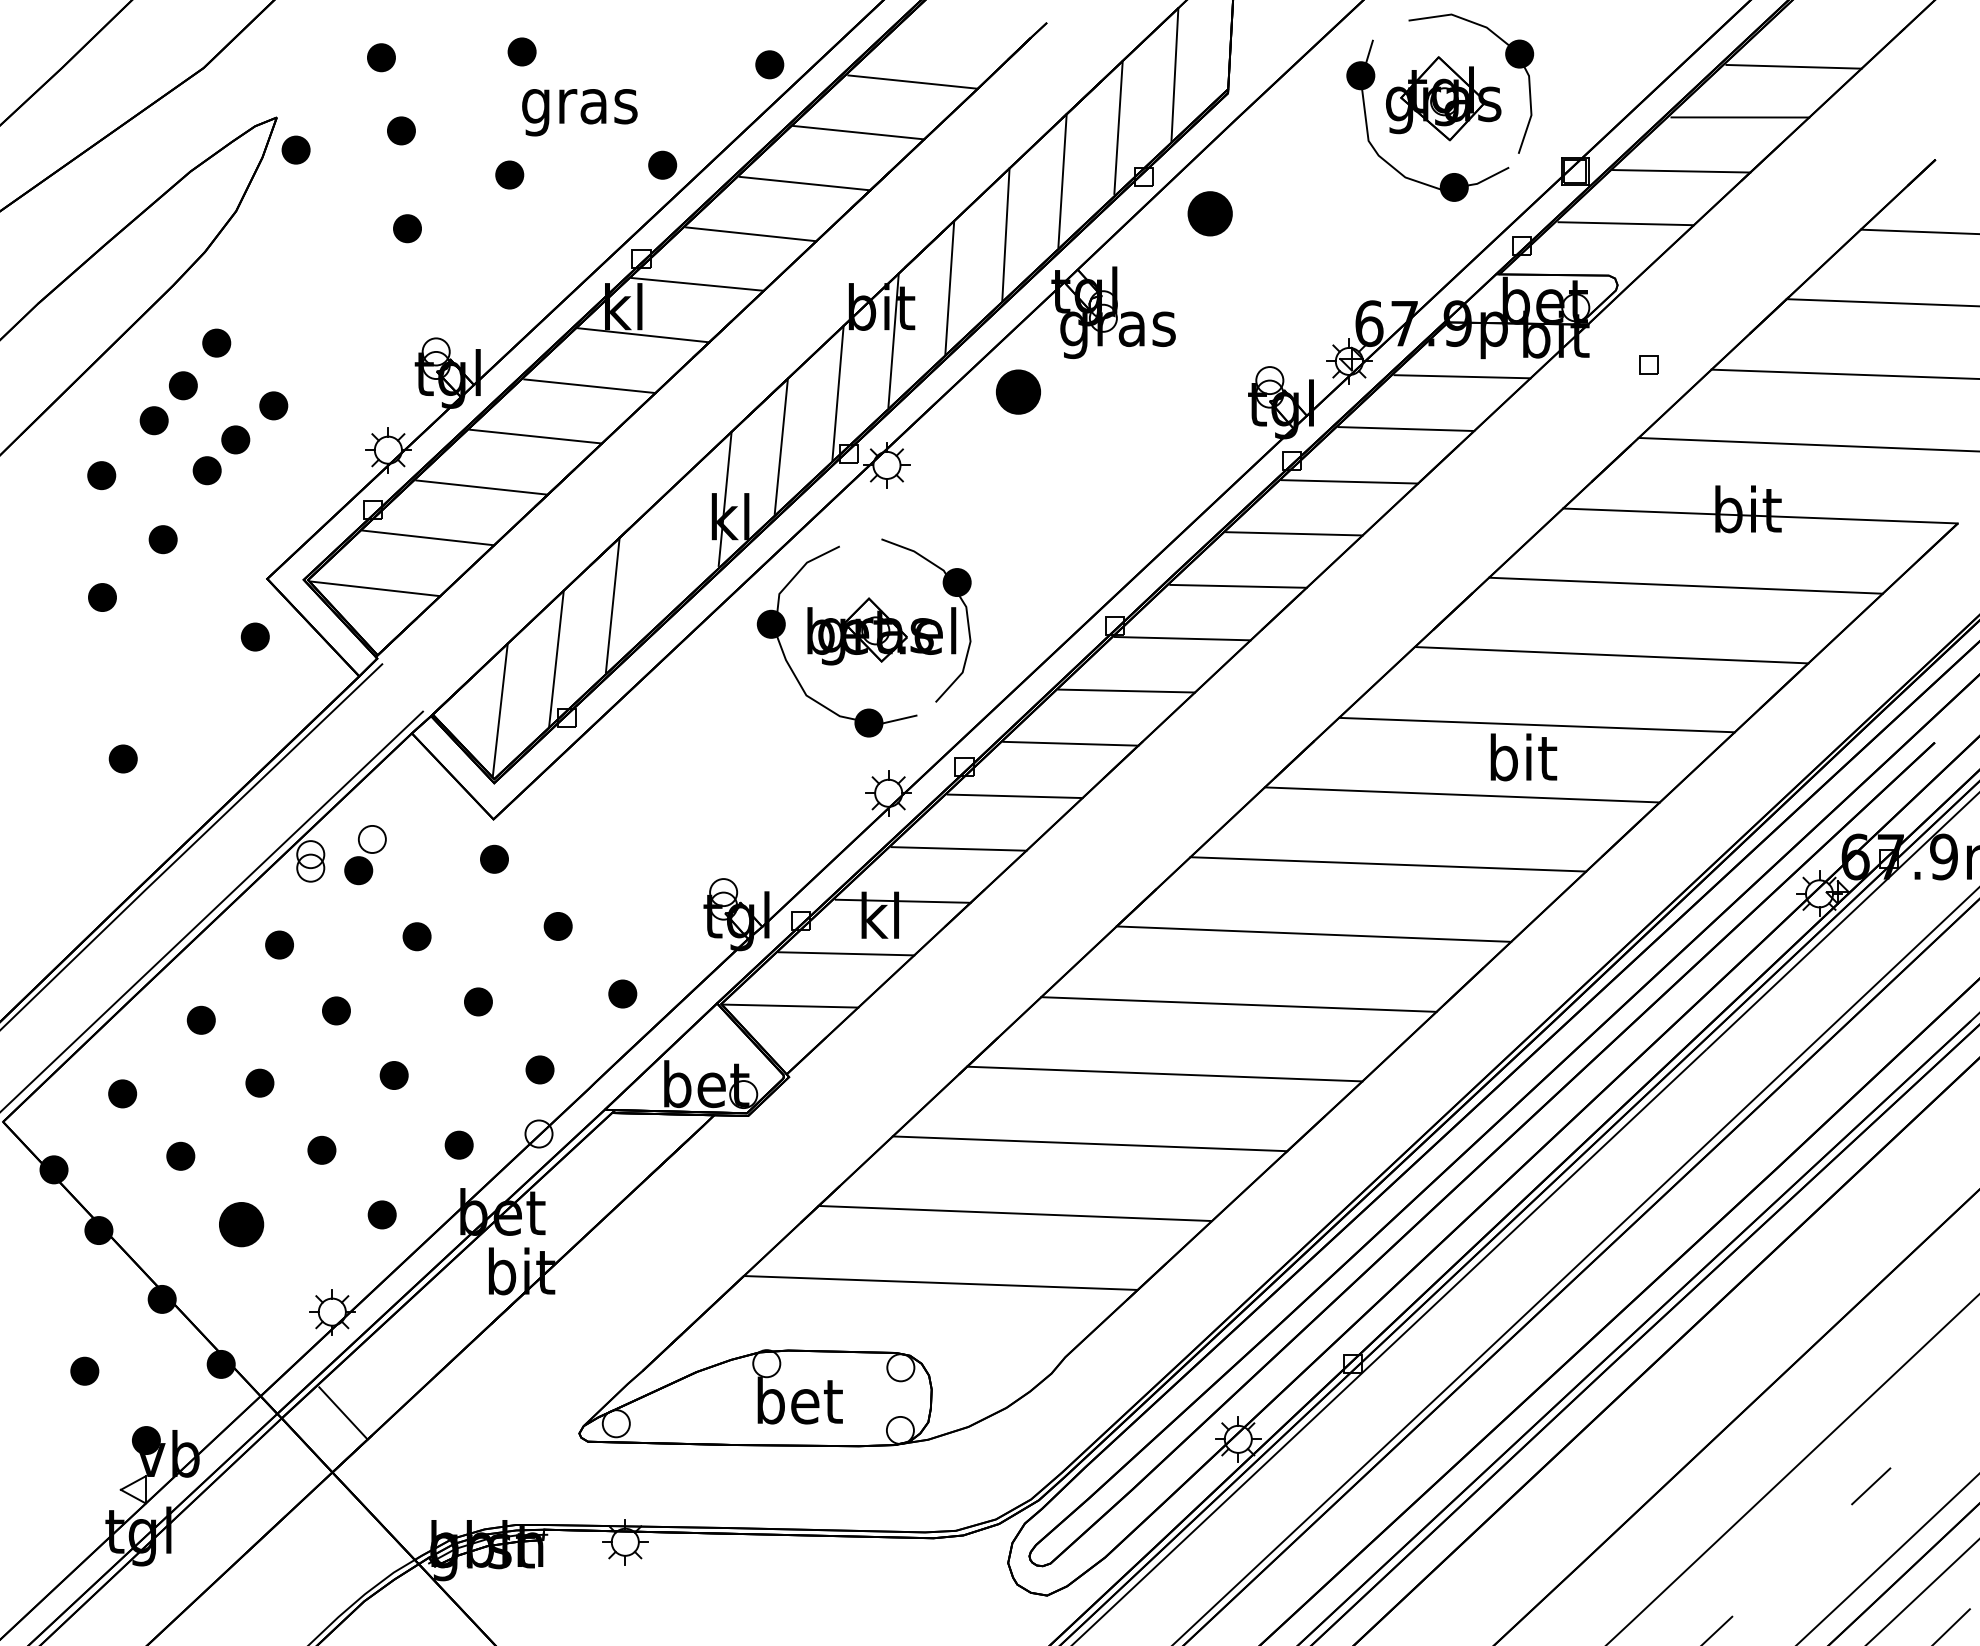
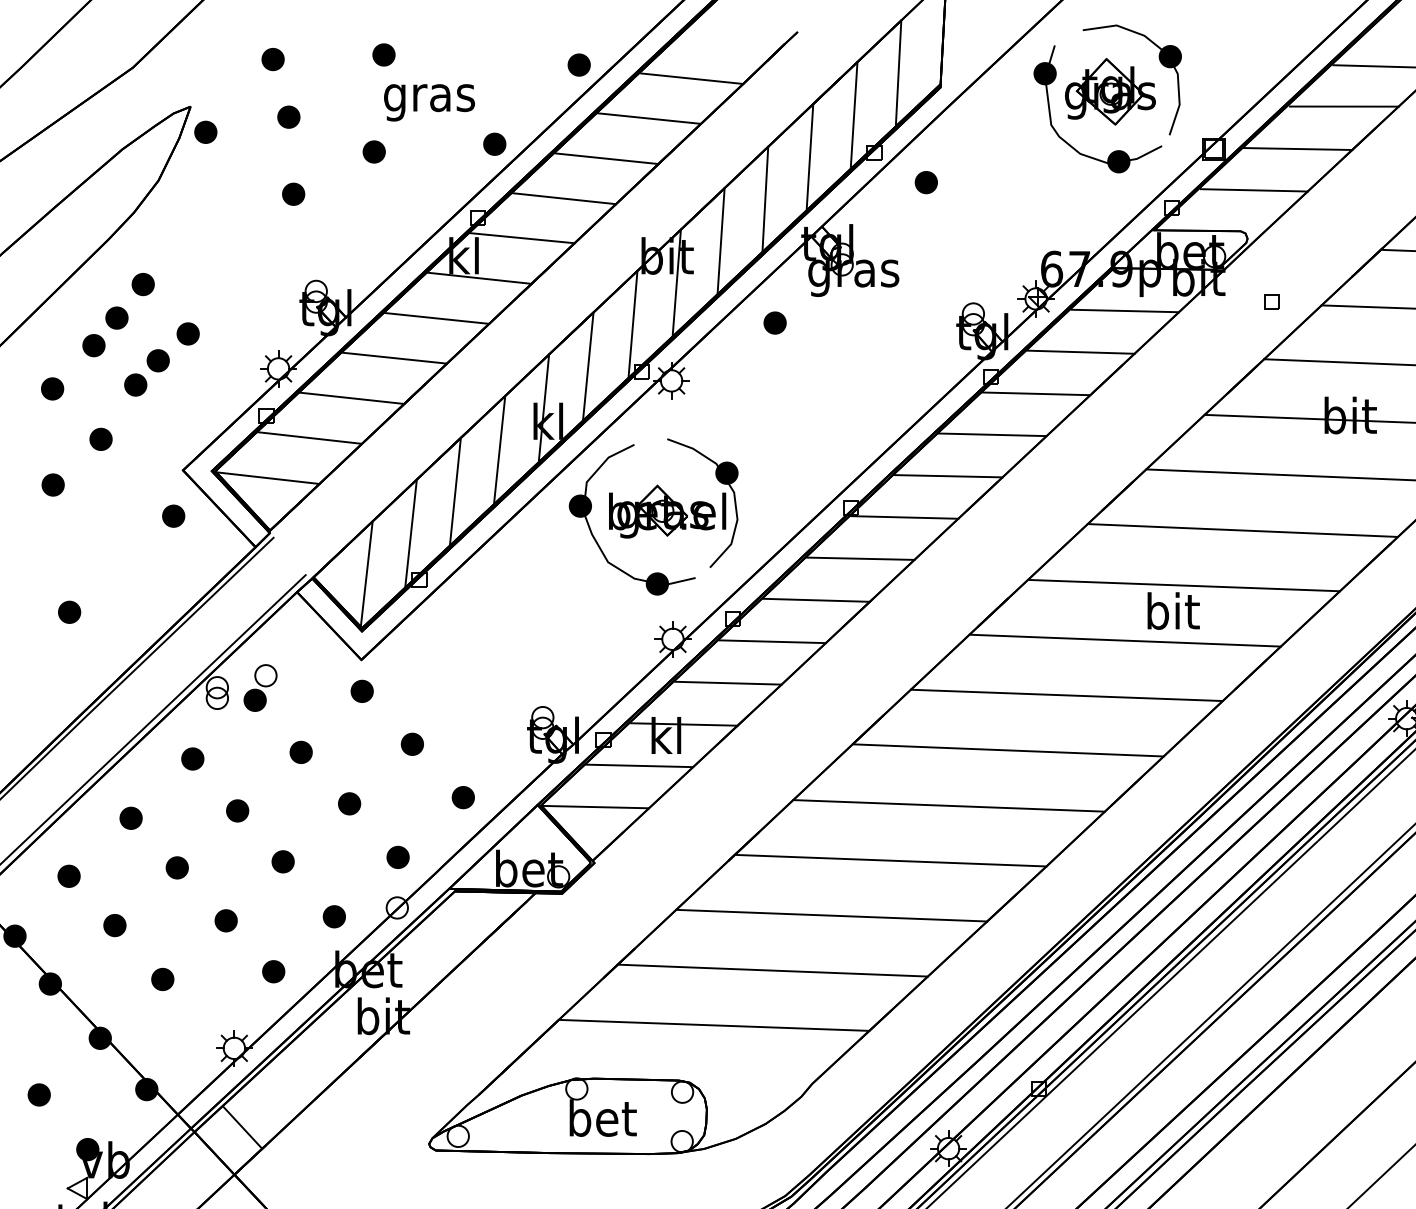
part: (1209, 213) -> (925, 182), size x0.62
part: (1017, 391) -> (774, 322), size x0.62
line: (668, 551) -> (499, 448), added
part: (241, 1224) -> (162, 979), size x0.62

